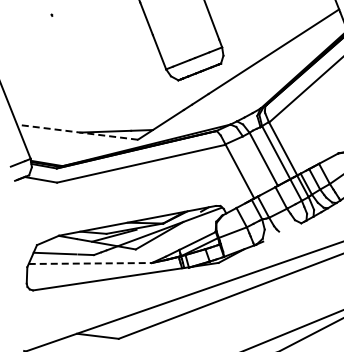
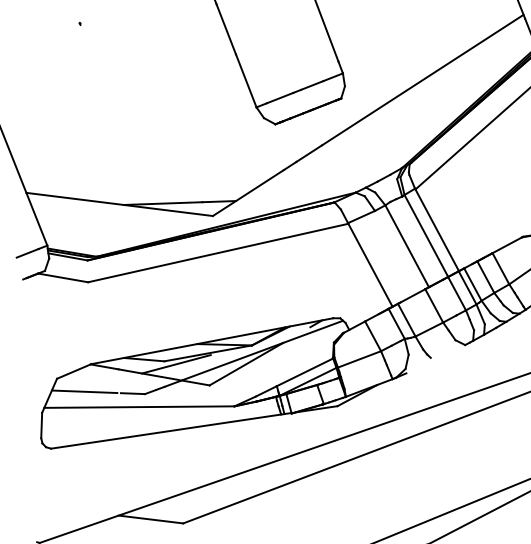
line: (77, 132) -> (119, 204), dashed -> solid
line: (90, 263) -> (139, 407), dashed -> solid

